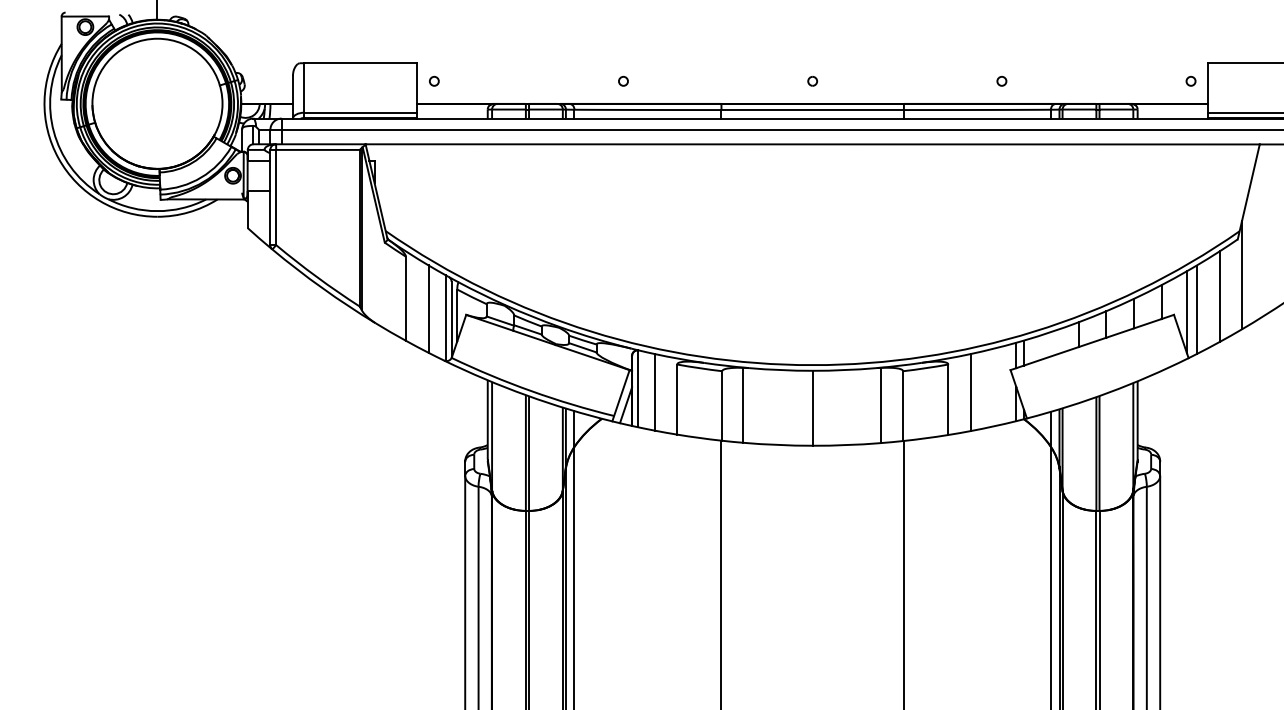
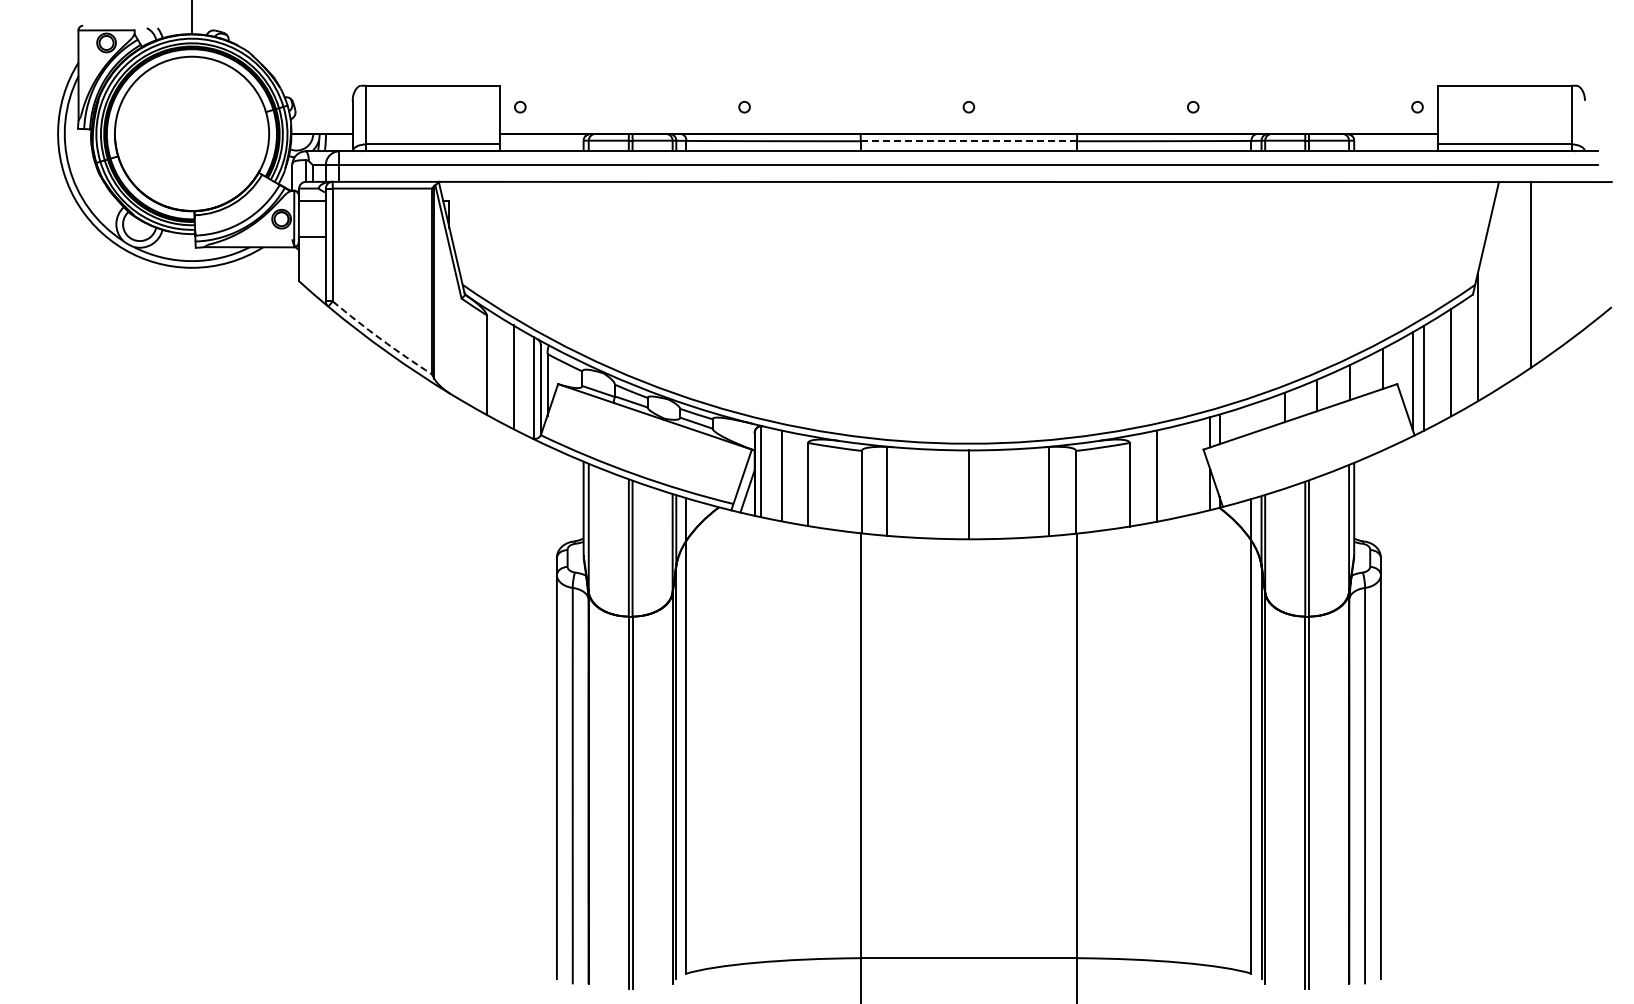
line: (812, 110) -> (968, 141), solid -> dashed
arc: (317, 277) -> (381, 339), solid -> dashed

